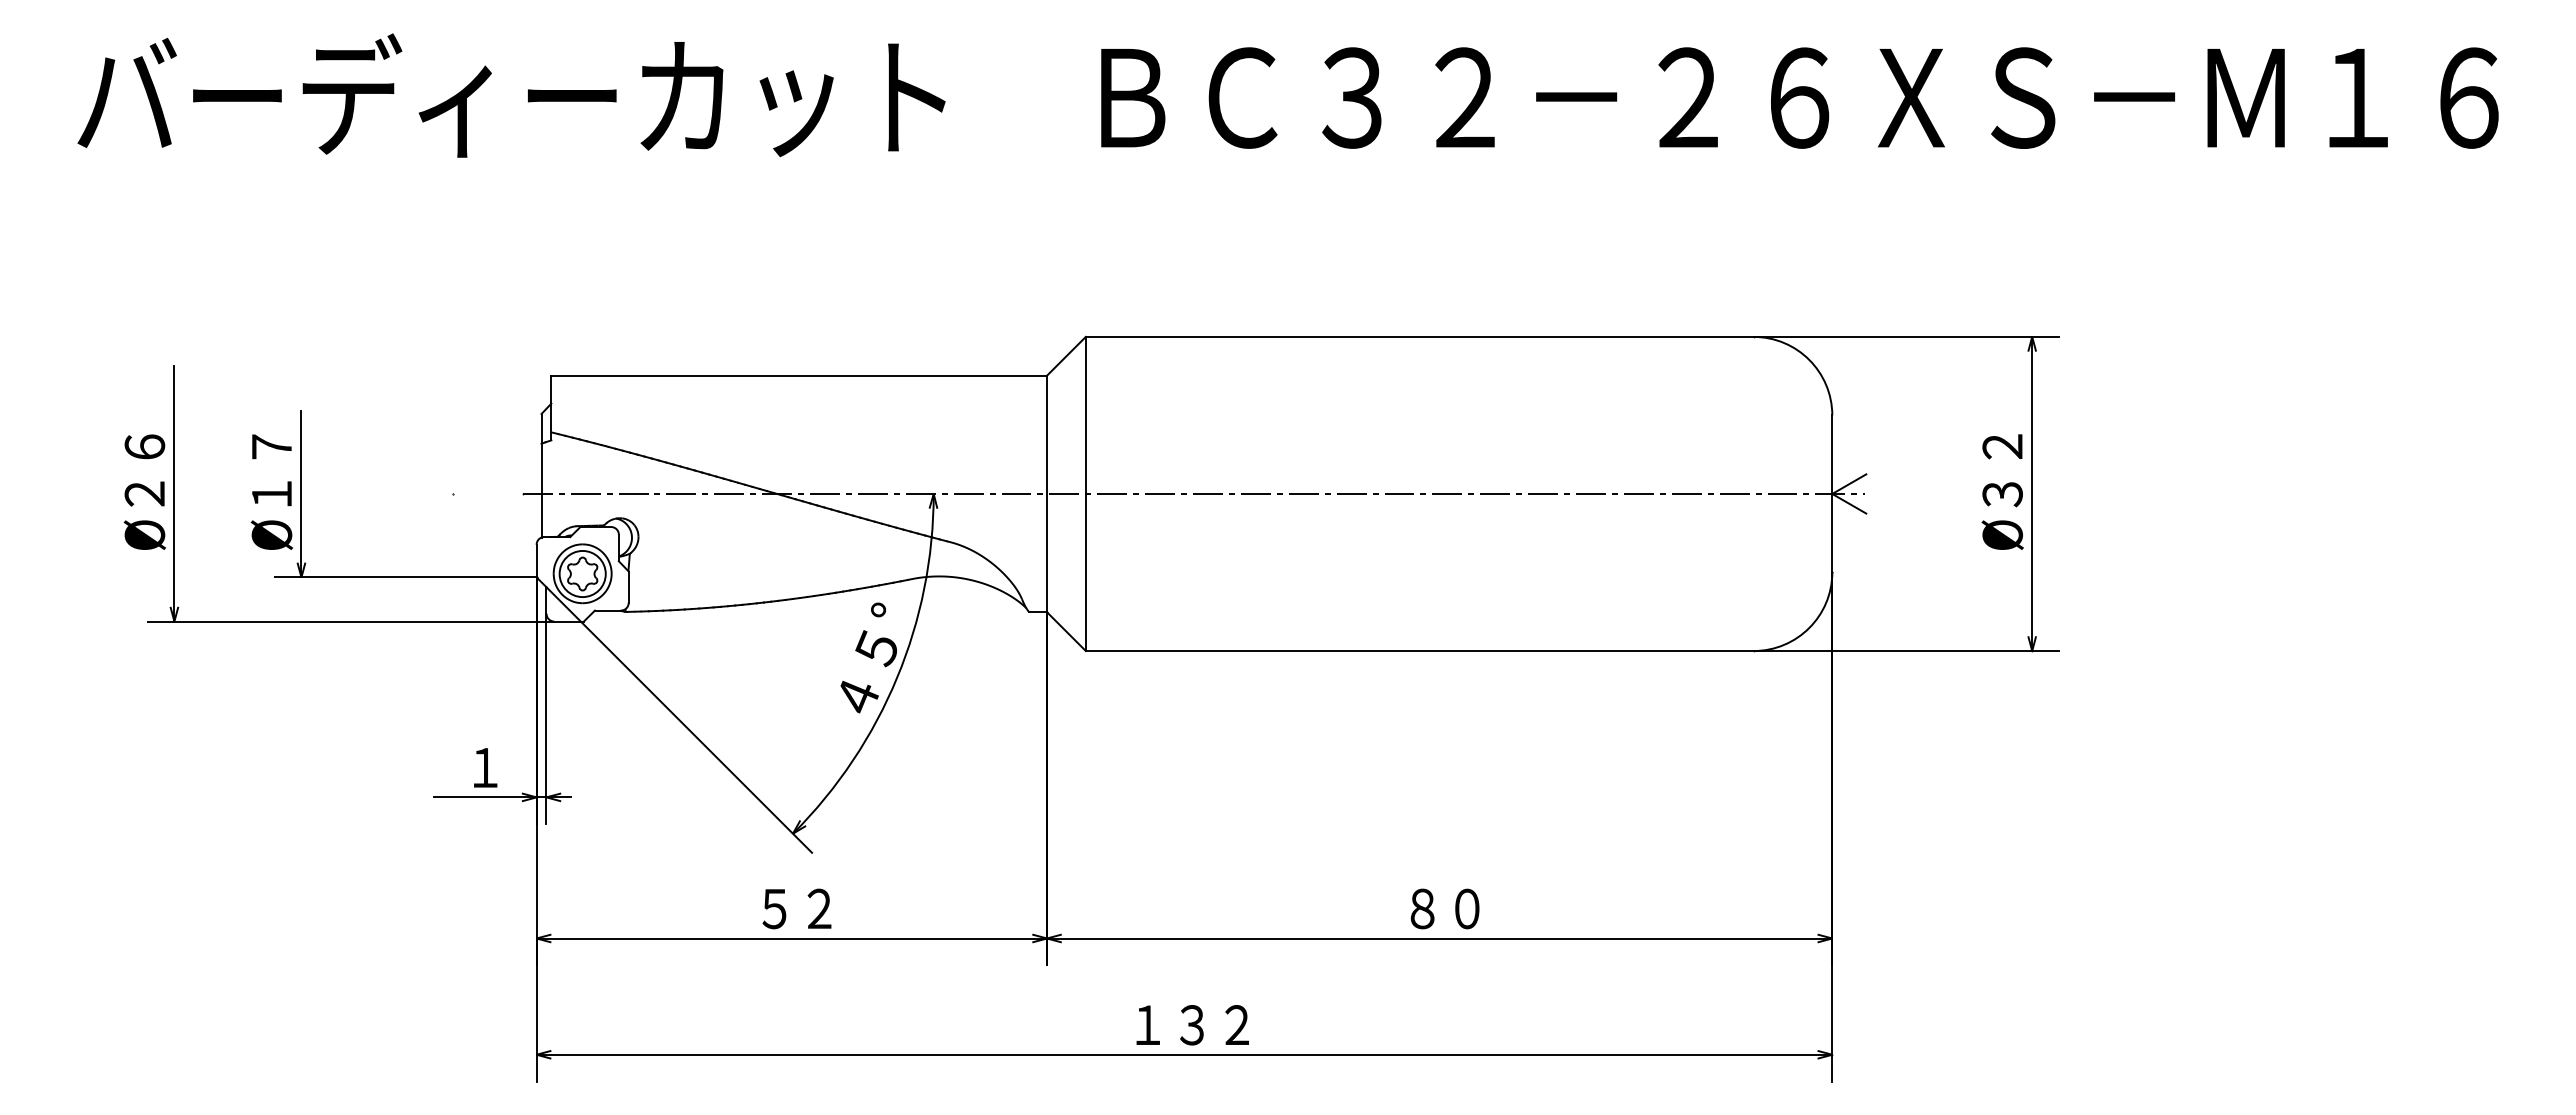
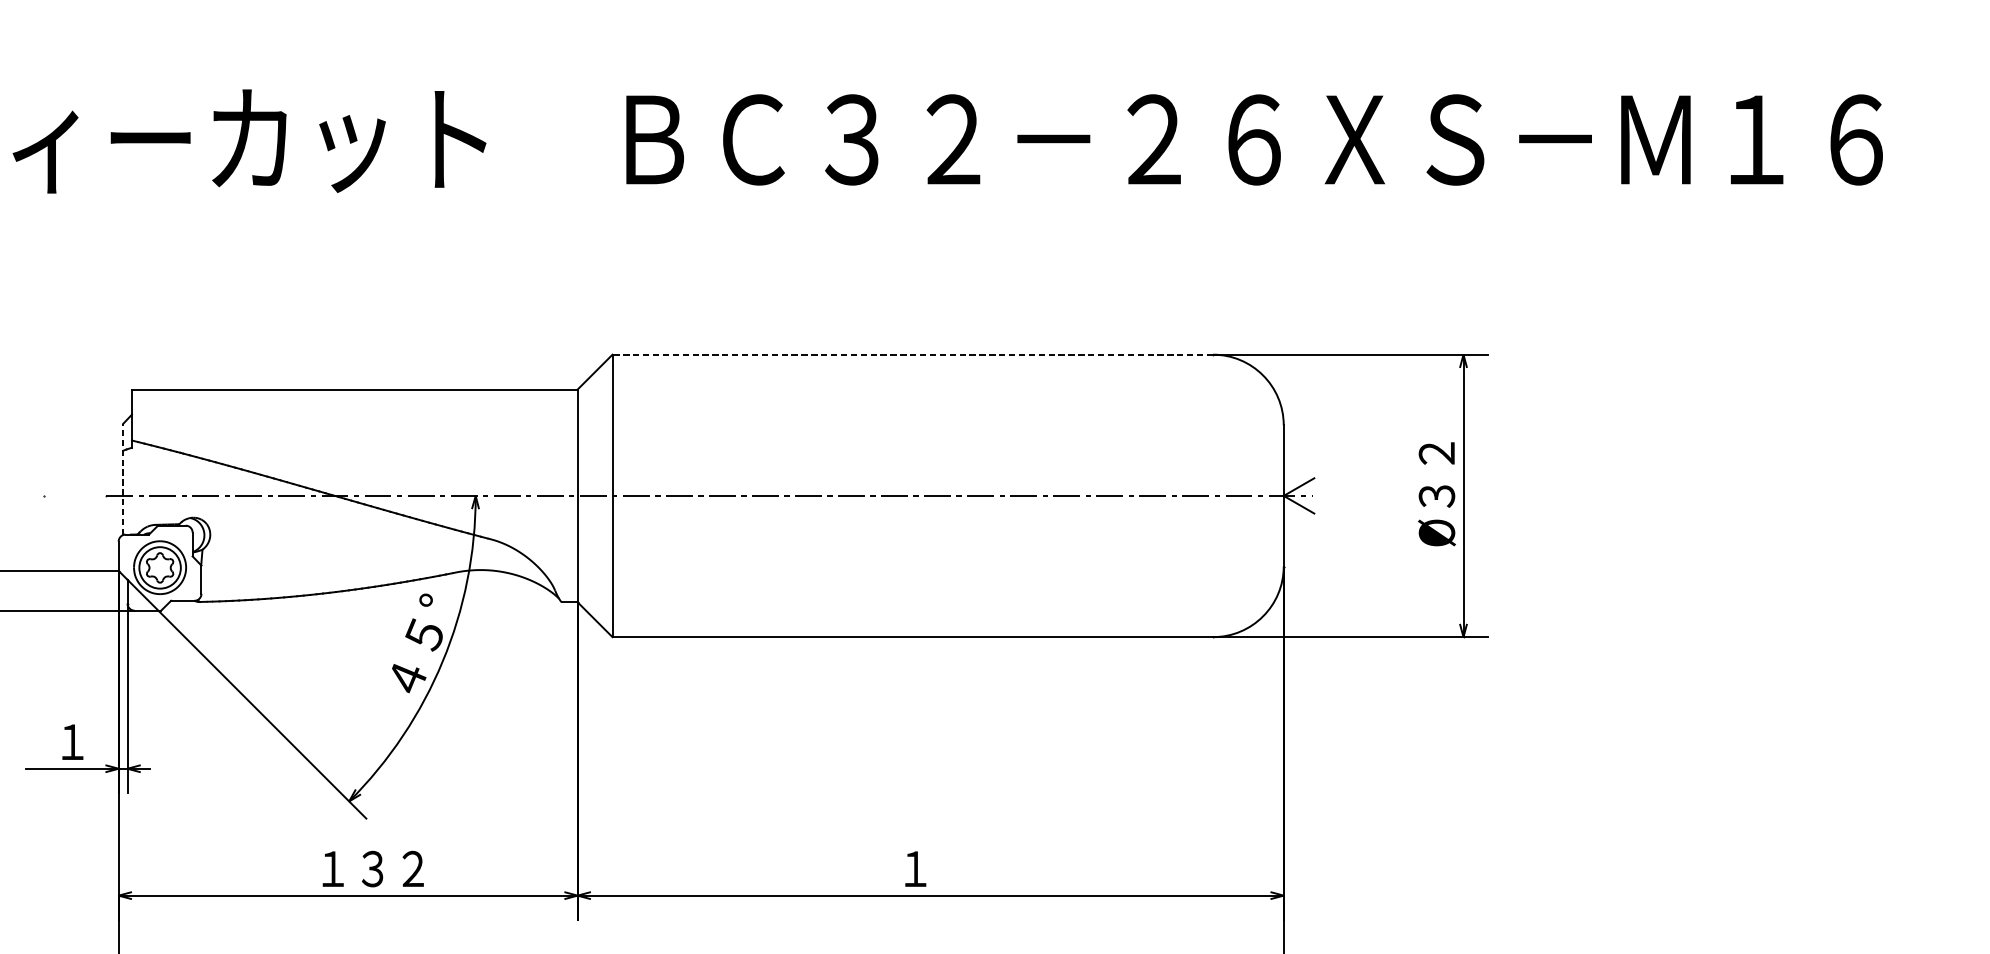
line: (1419, 336) -> (912, 354), solid -> dashed
line: (541, 475) -> (123, 479), solid -> dashed
text: (818, 908) -> (372, 868), ５２ -> １３２
text: (1444, 908) -> (935, 868), ８０ -> １

